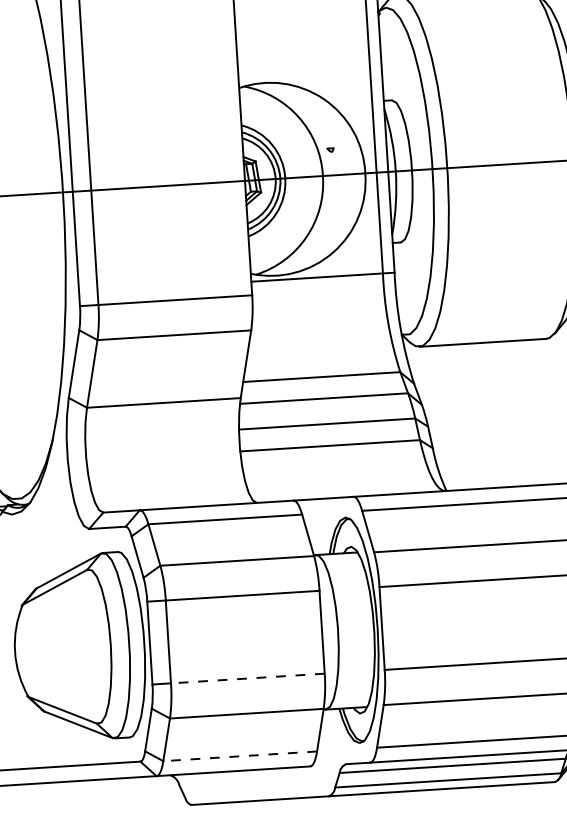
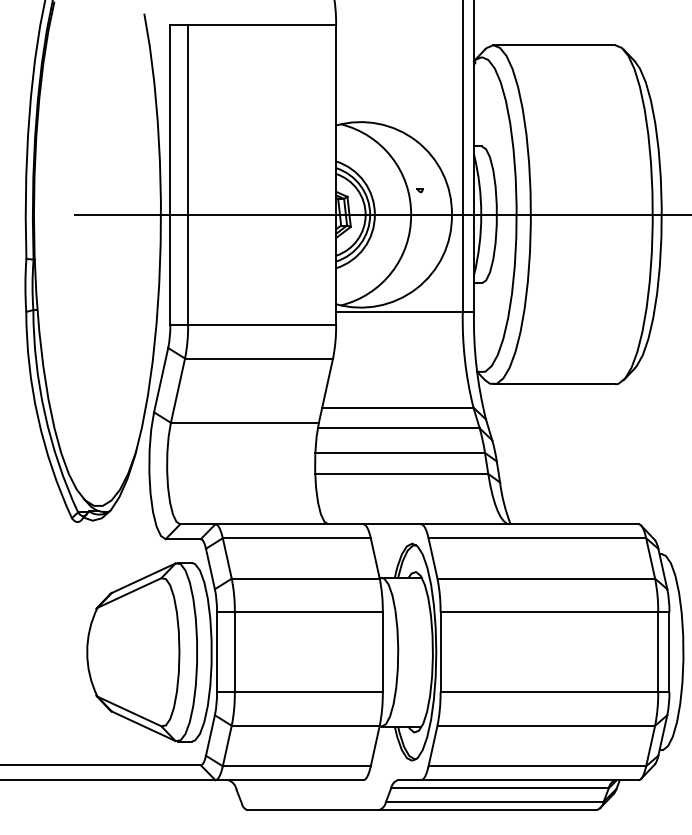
line: (247, 678) -> (308, 692), dashed -> solid
line: (239, 756) -> (296, 766), dashed -> solid

